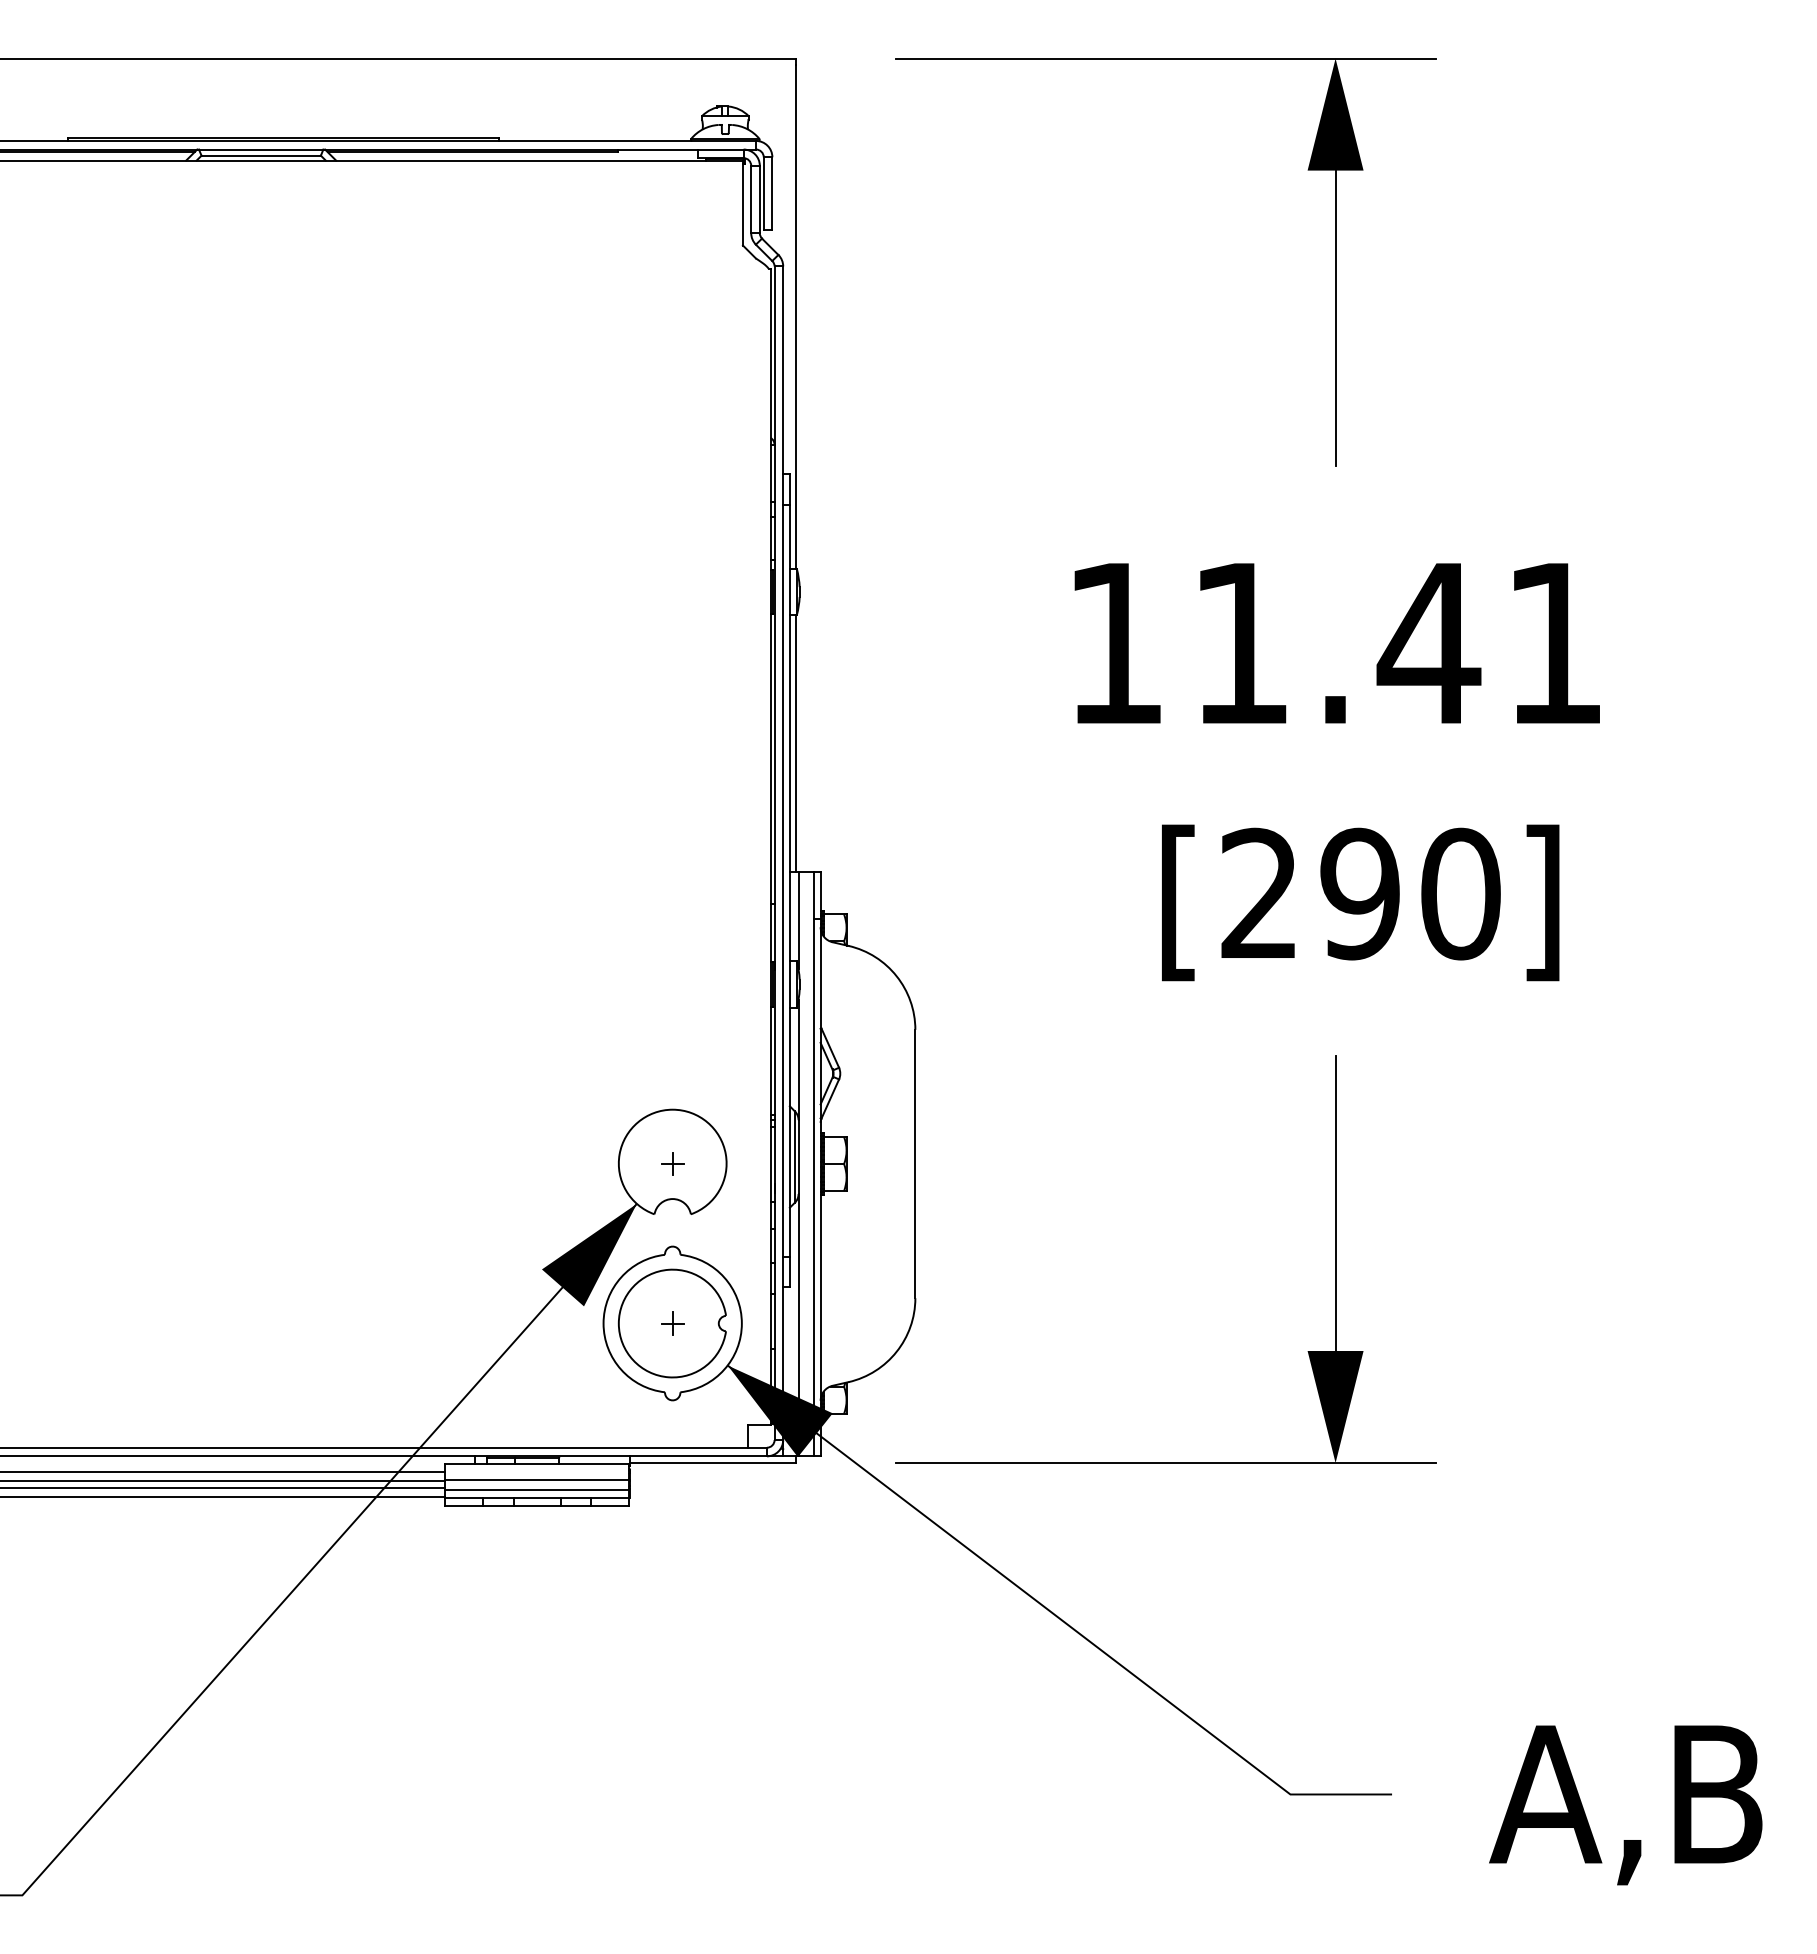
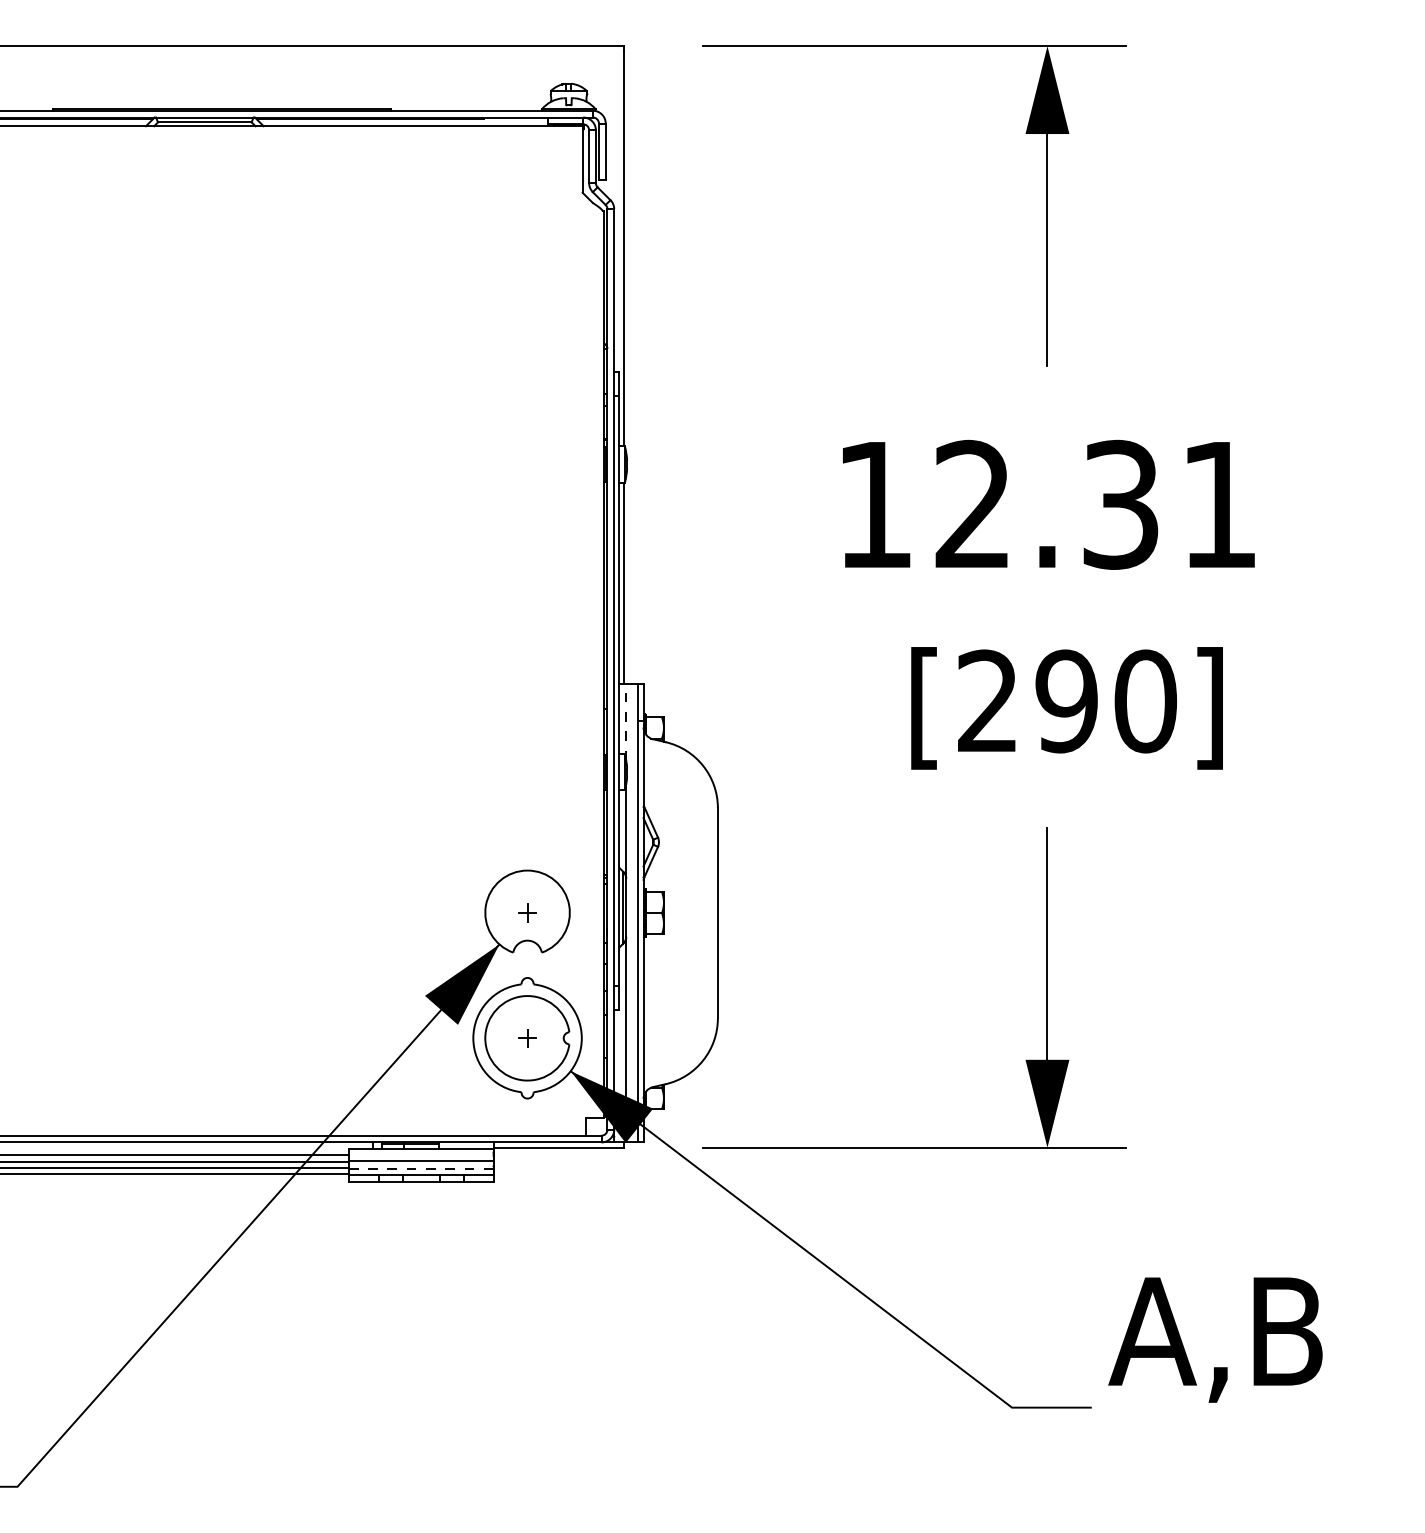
text: (1337, 643) -> (1048, 504), 11.41 -> 12.31
line: (798, 920) -> (626, 722), solid -> dashed
line: (537, 1490) -> (421, 1169), solid -> dashed
text: (1625, 1805) -> (1215, 1340), moved

